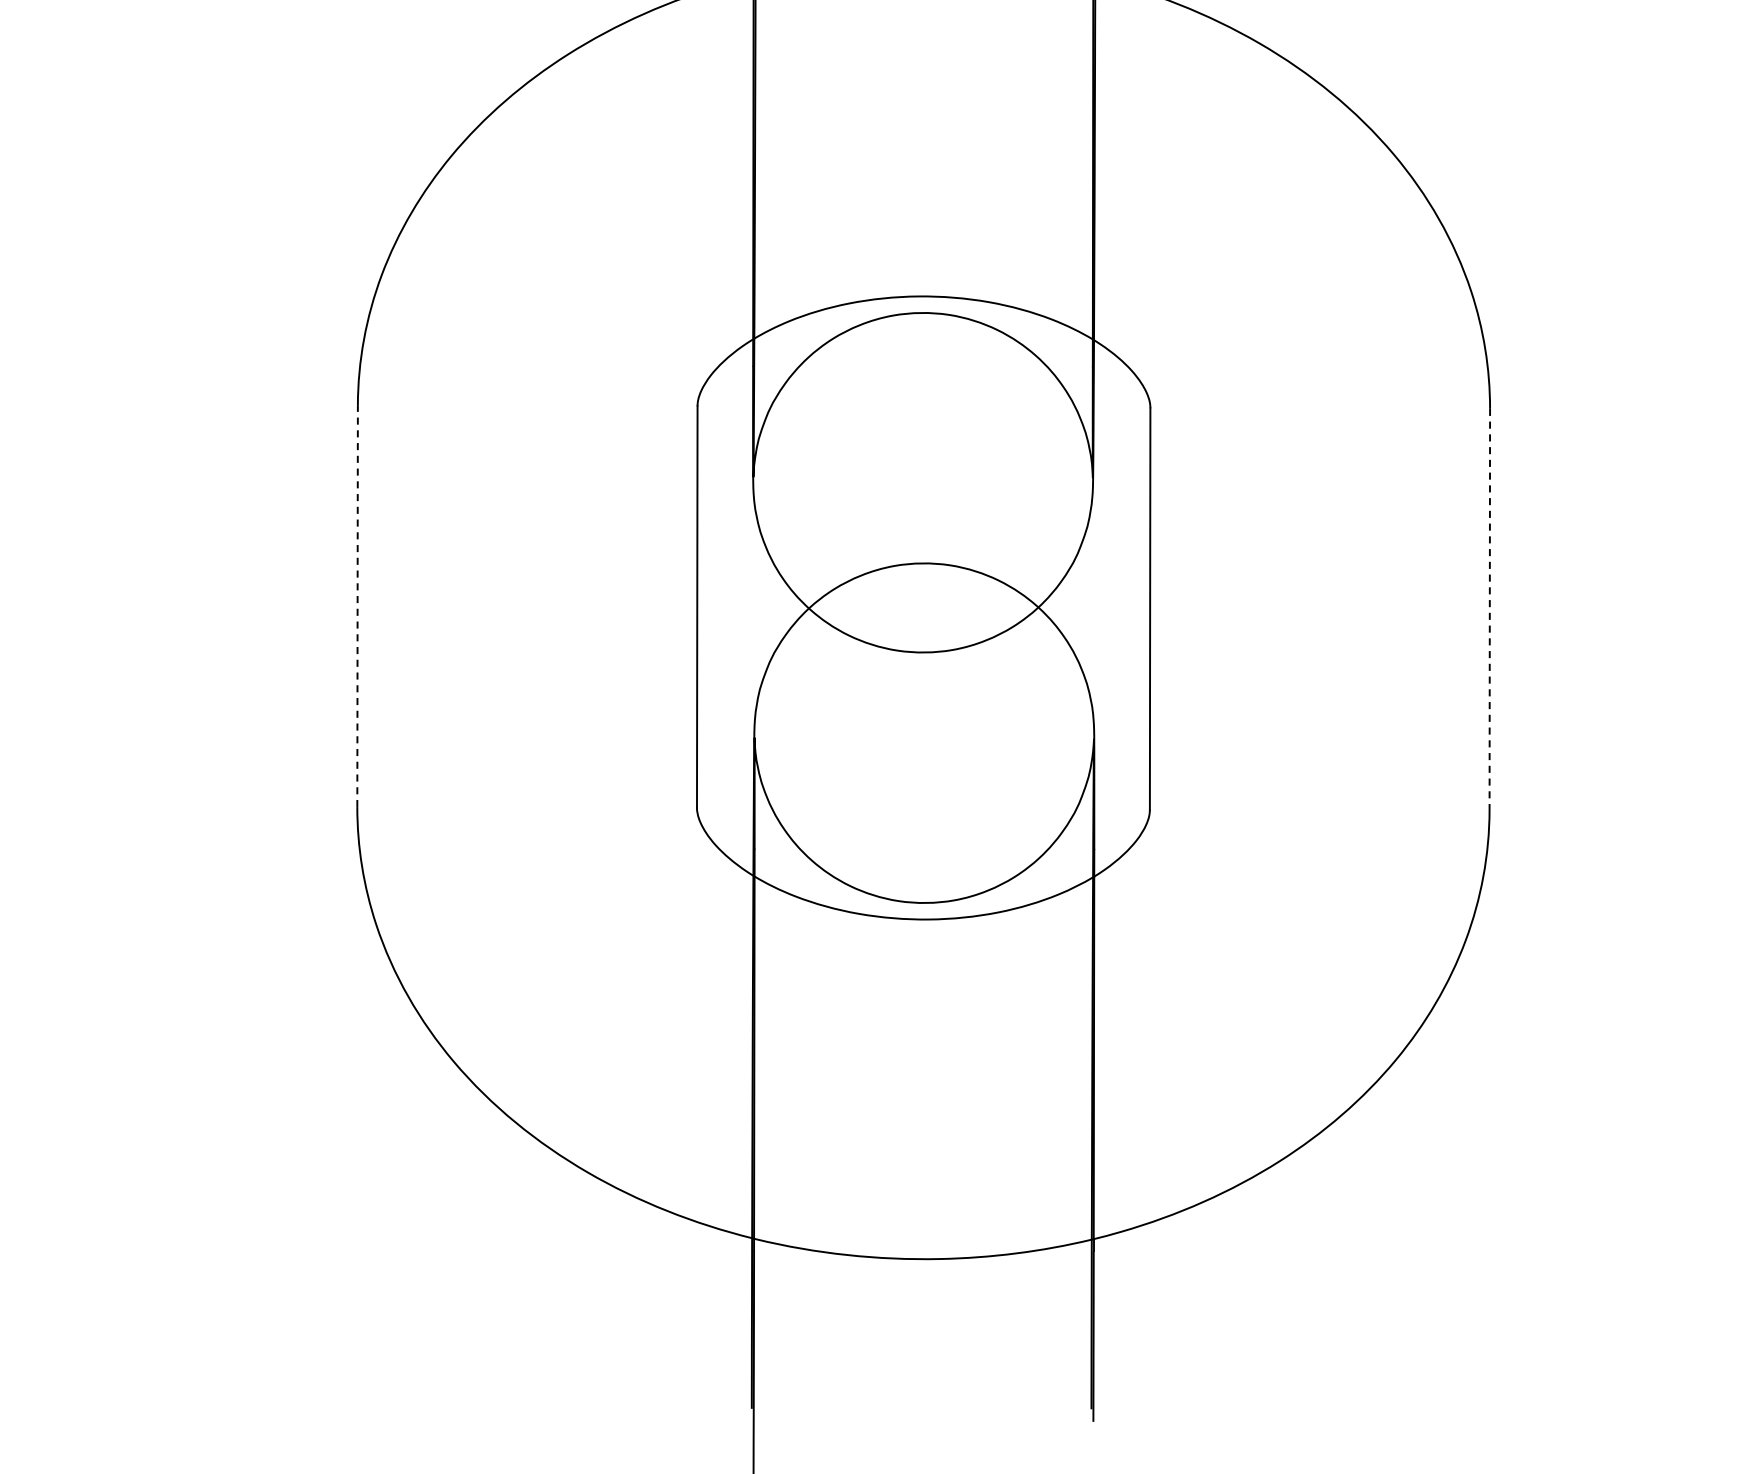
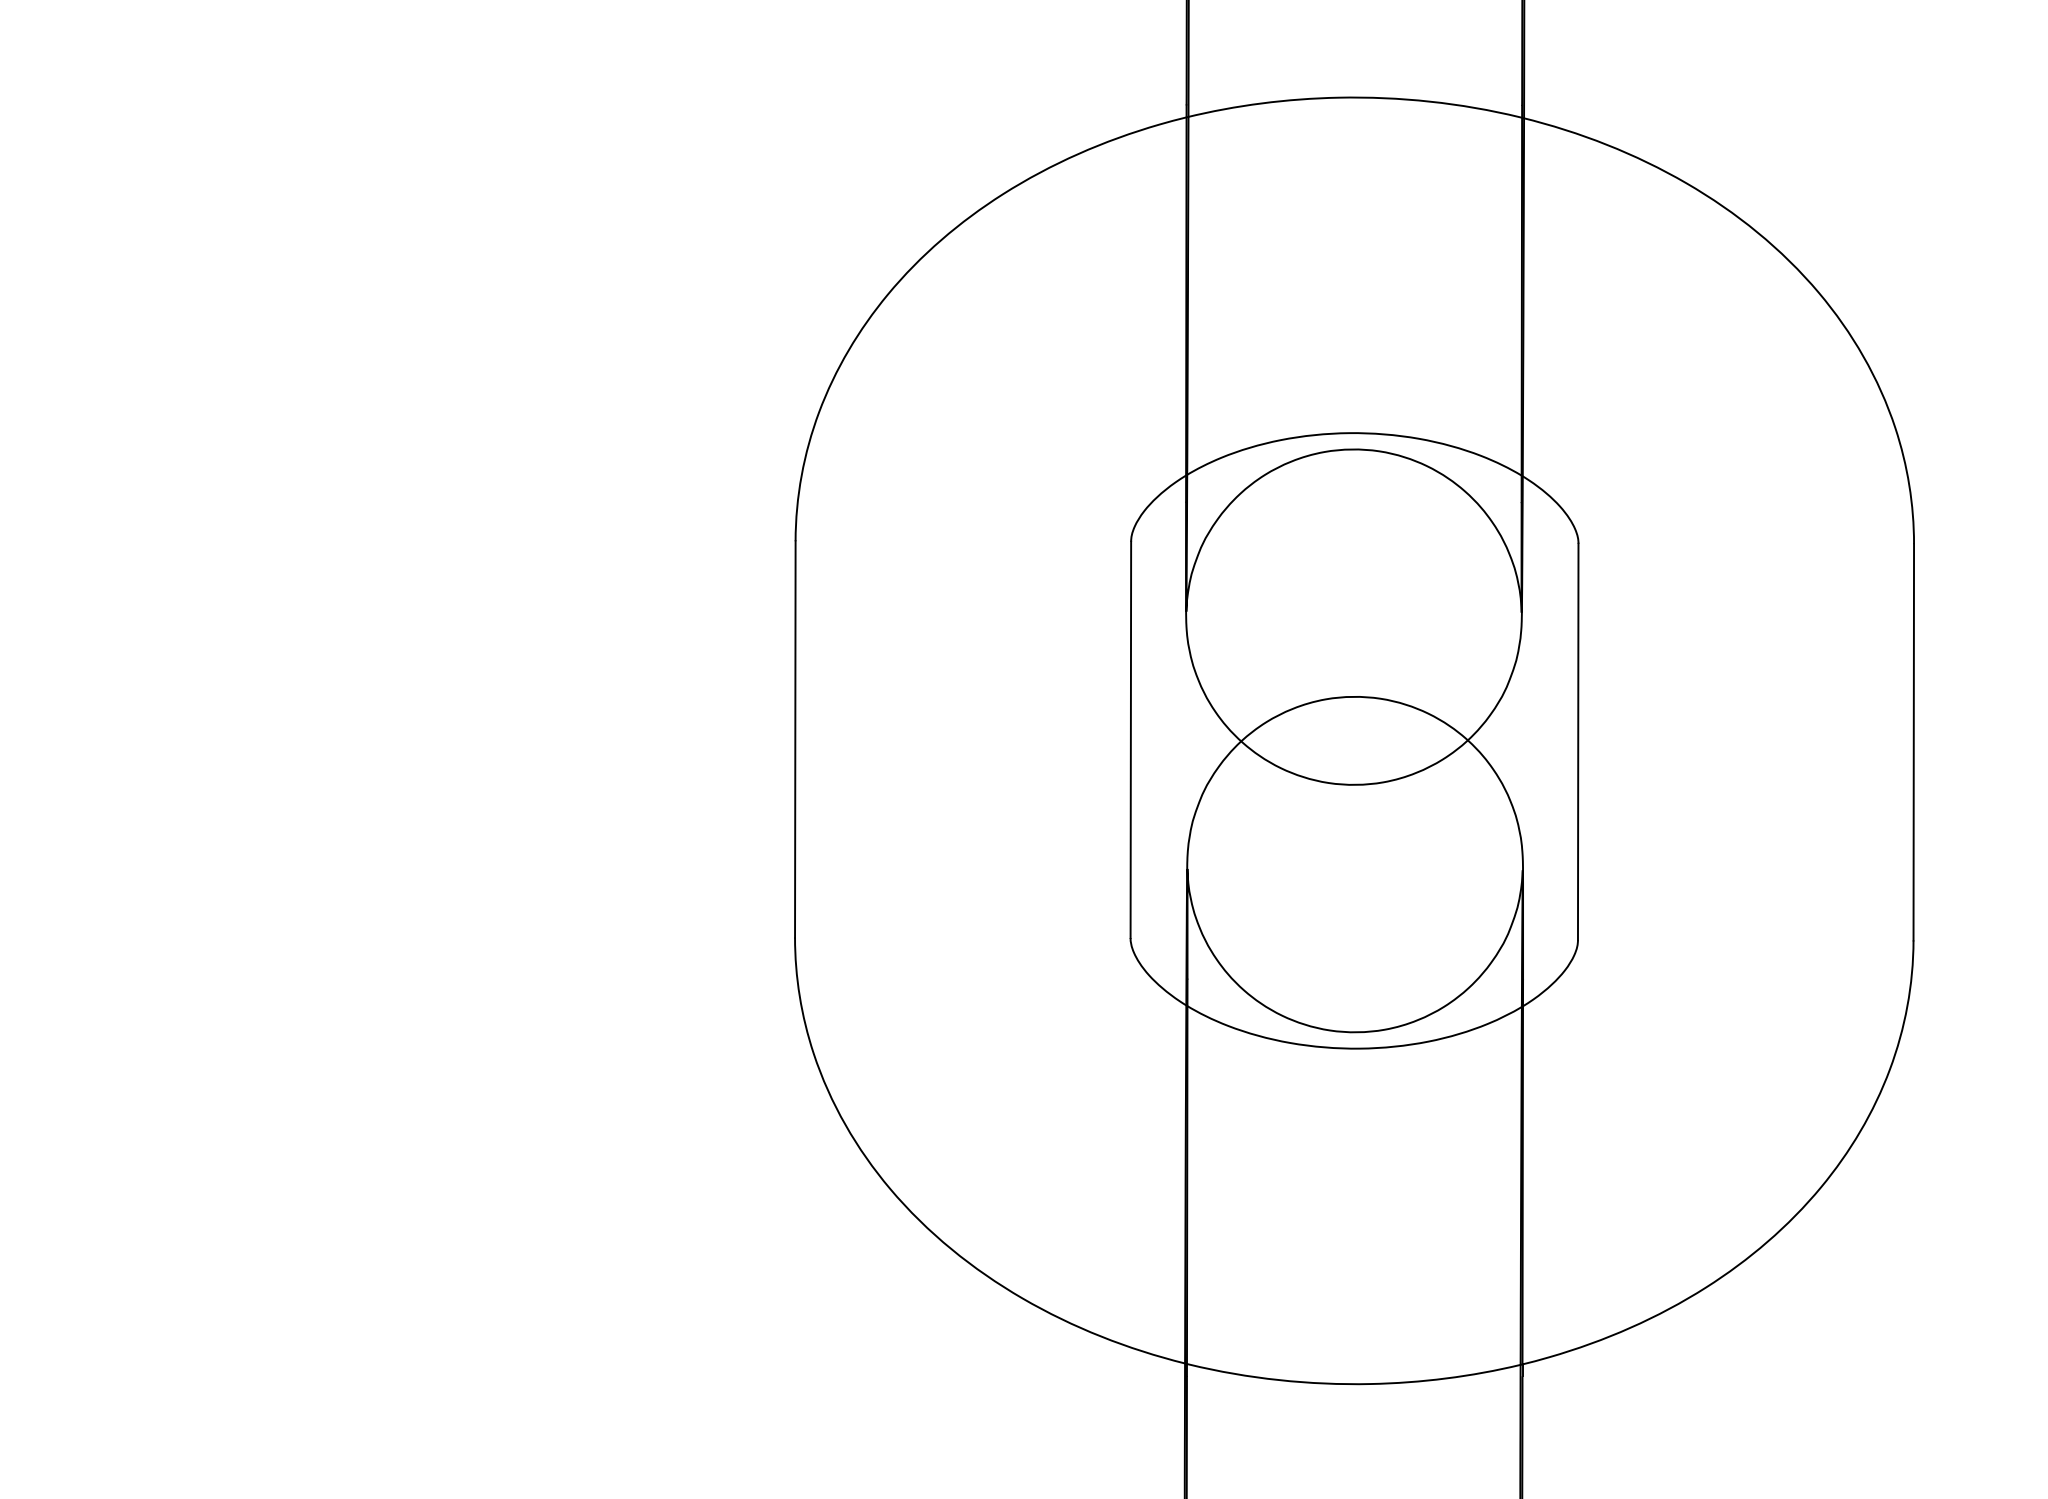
line: (357, 605) -> (795, 738), dashed -> solid
line: (1489, 609) -> (1913, 742), dashed -> solid

